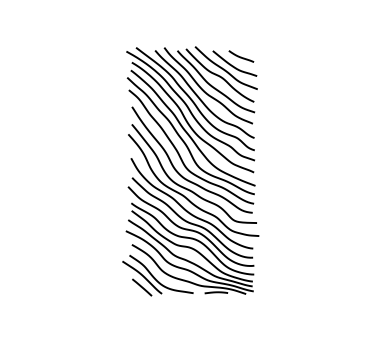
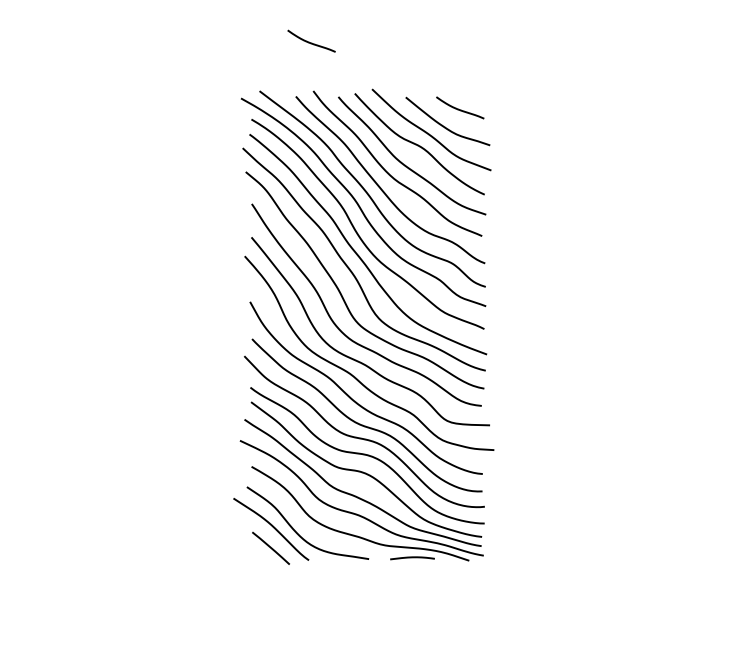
curve: (163, 21) -> (311, 41), added

